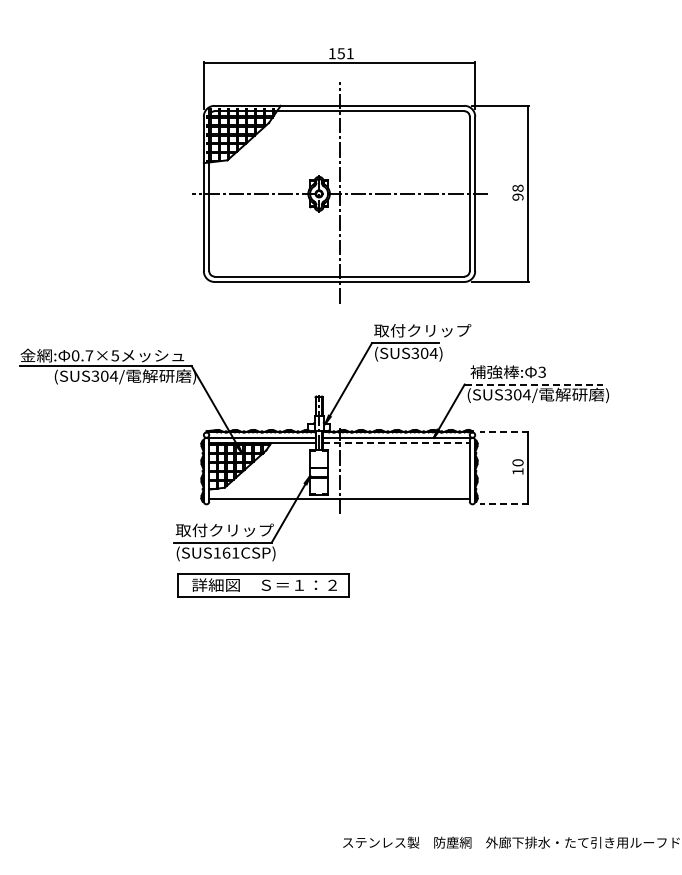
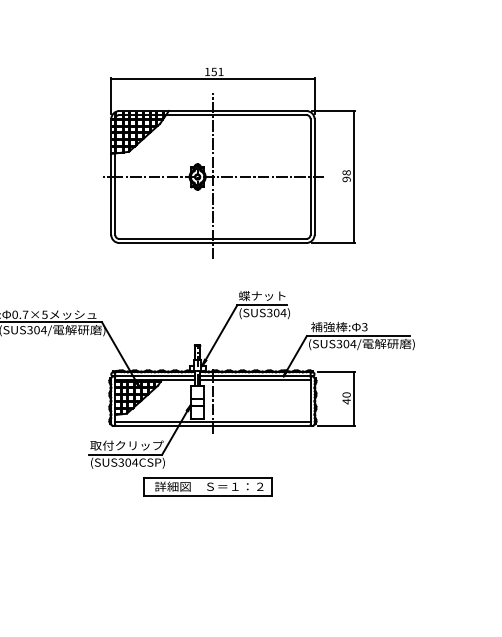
part: (360, 175) -> (228, 163), moved
text: (422, 330) -> (275, 295), 取付クリップ -> 蝶ナット
line: (534, 384) -> (359, 336), dashed -> solid
line: (504, 432) -> (336, 372), dashed -> solid
line: (396, 443) -> (255, 380), dashed -> solid
text: (517, 471) -> (346, 401), 10 -> 40
line: (339, 504) -> (212, 426), added
line: (504, 504) -> (336, 426), dashed -> solid
text: (226, 552) -> (128, 462), (SUS161CSP) -> (SUS304CSP)
part: (263, 585) -> (208, 486), moved

